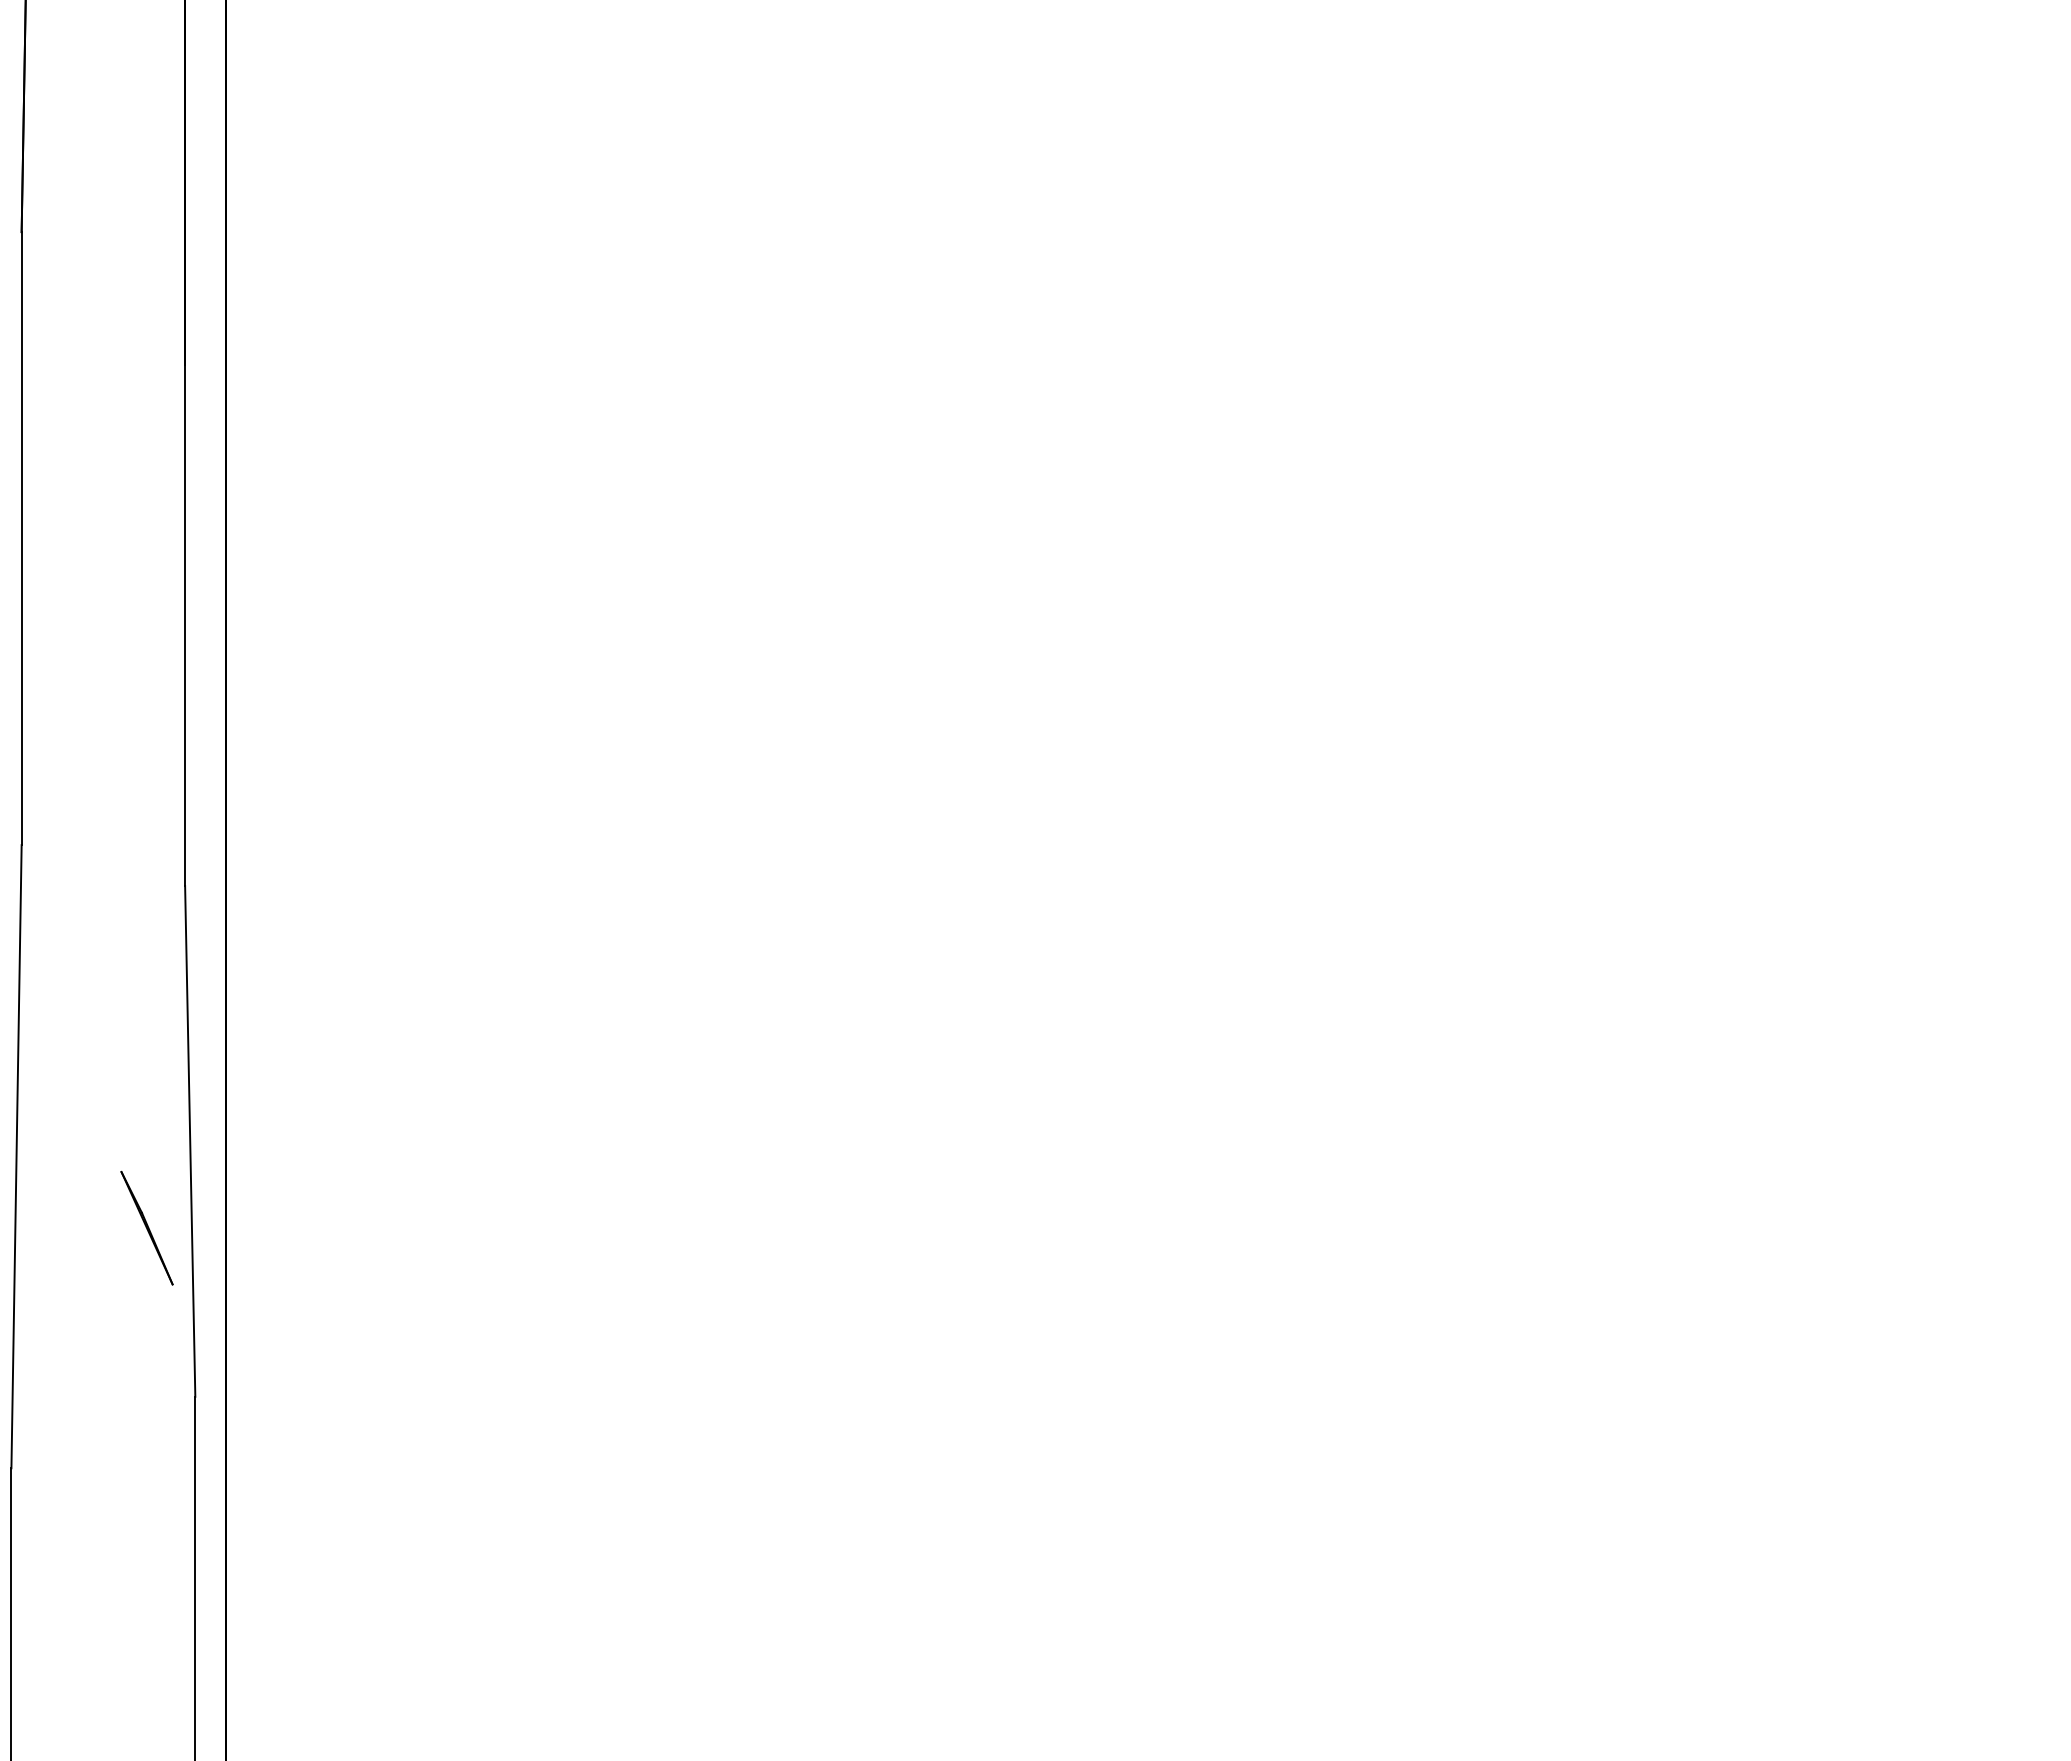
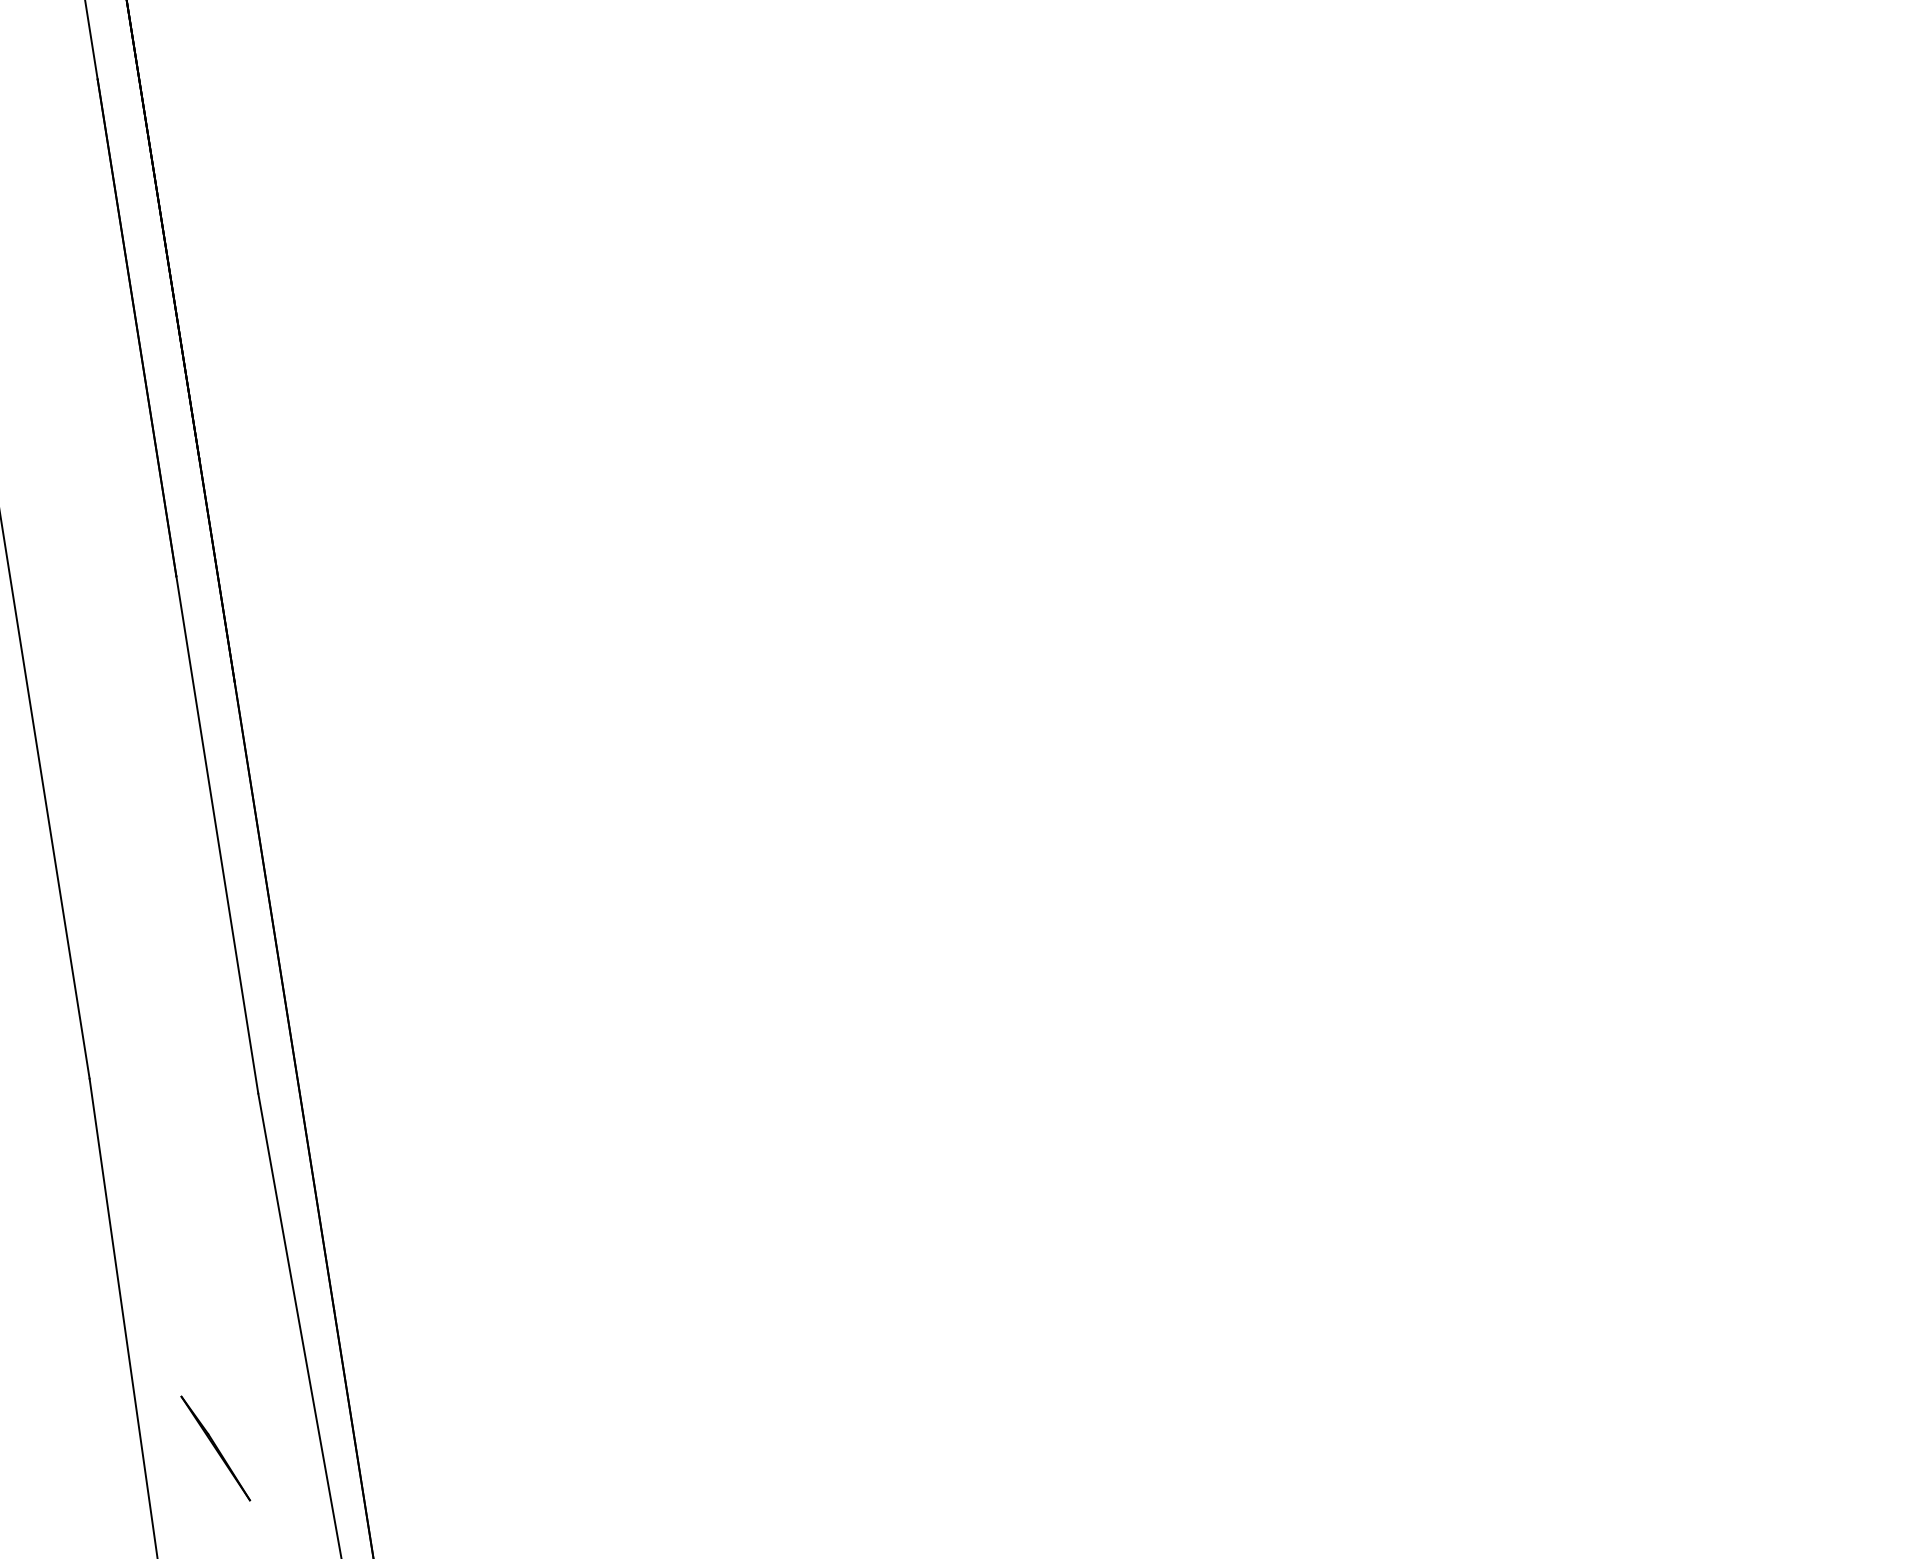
line: (146, 1227) -> (215, 1447), moved

